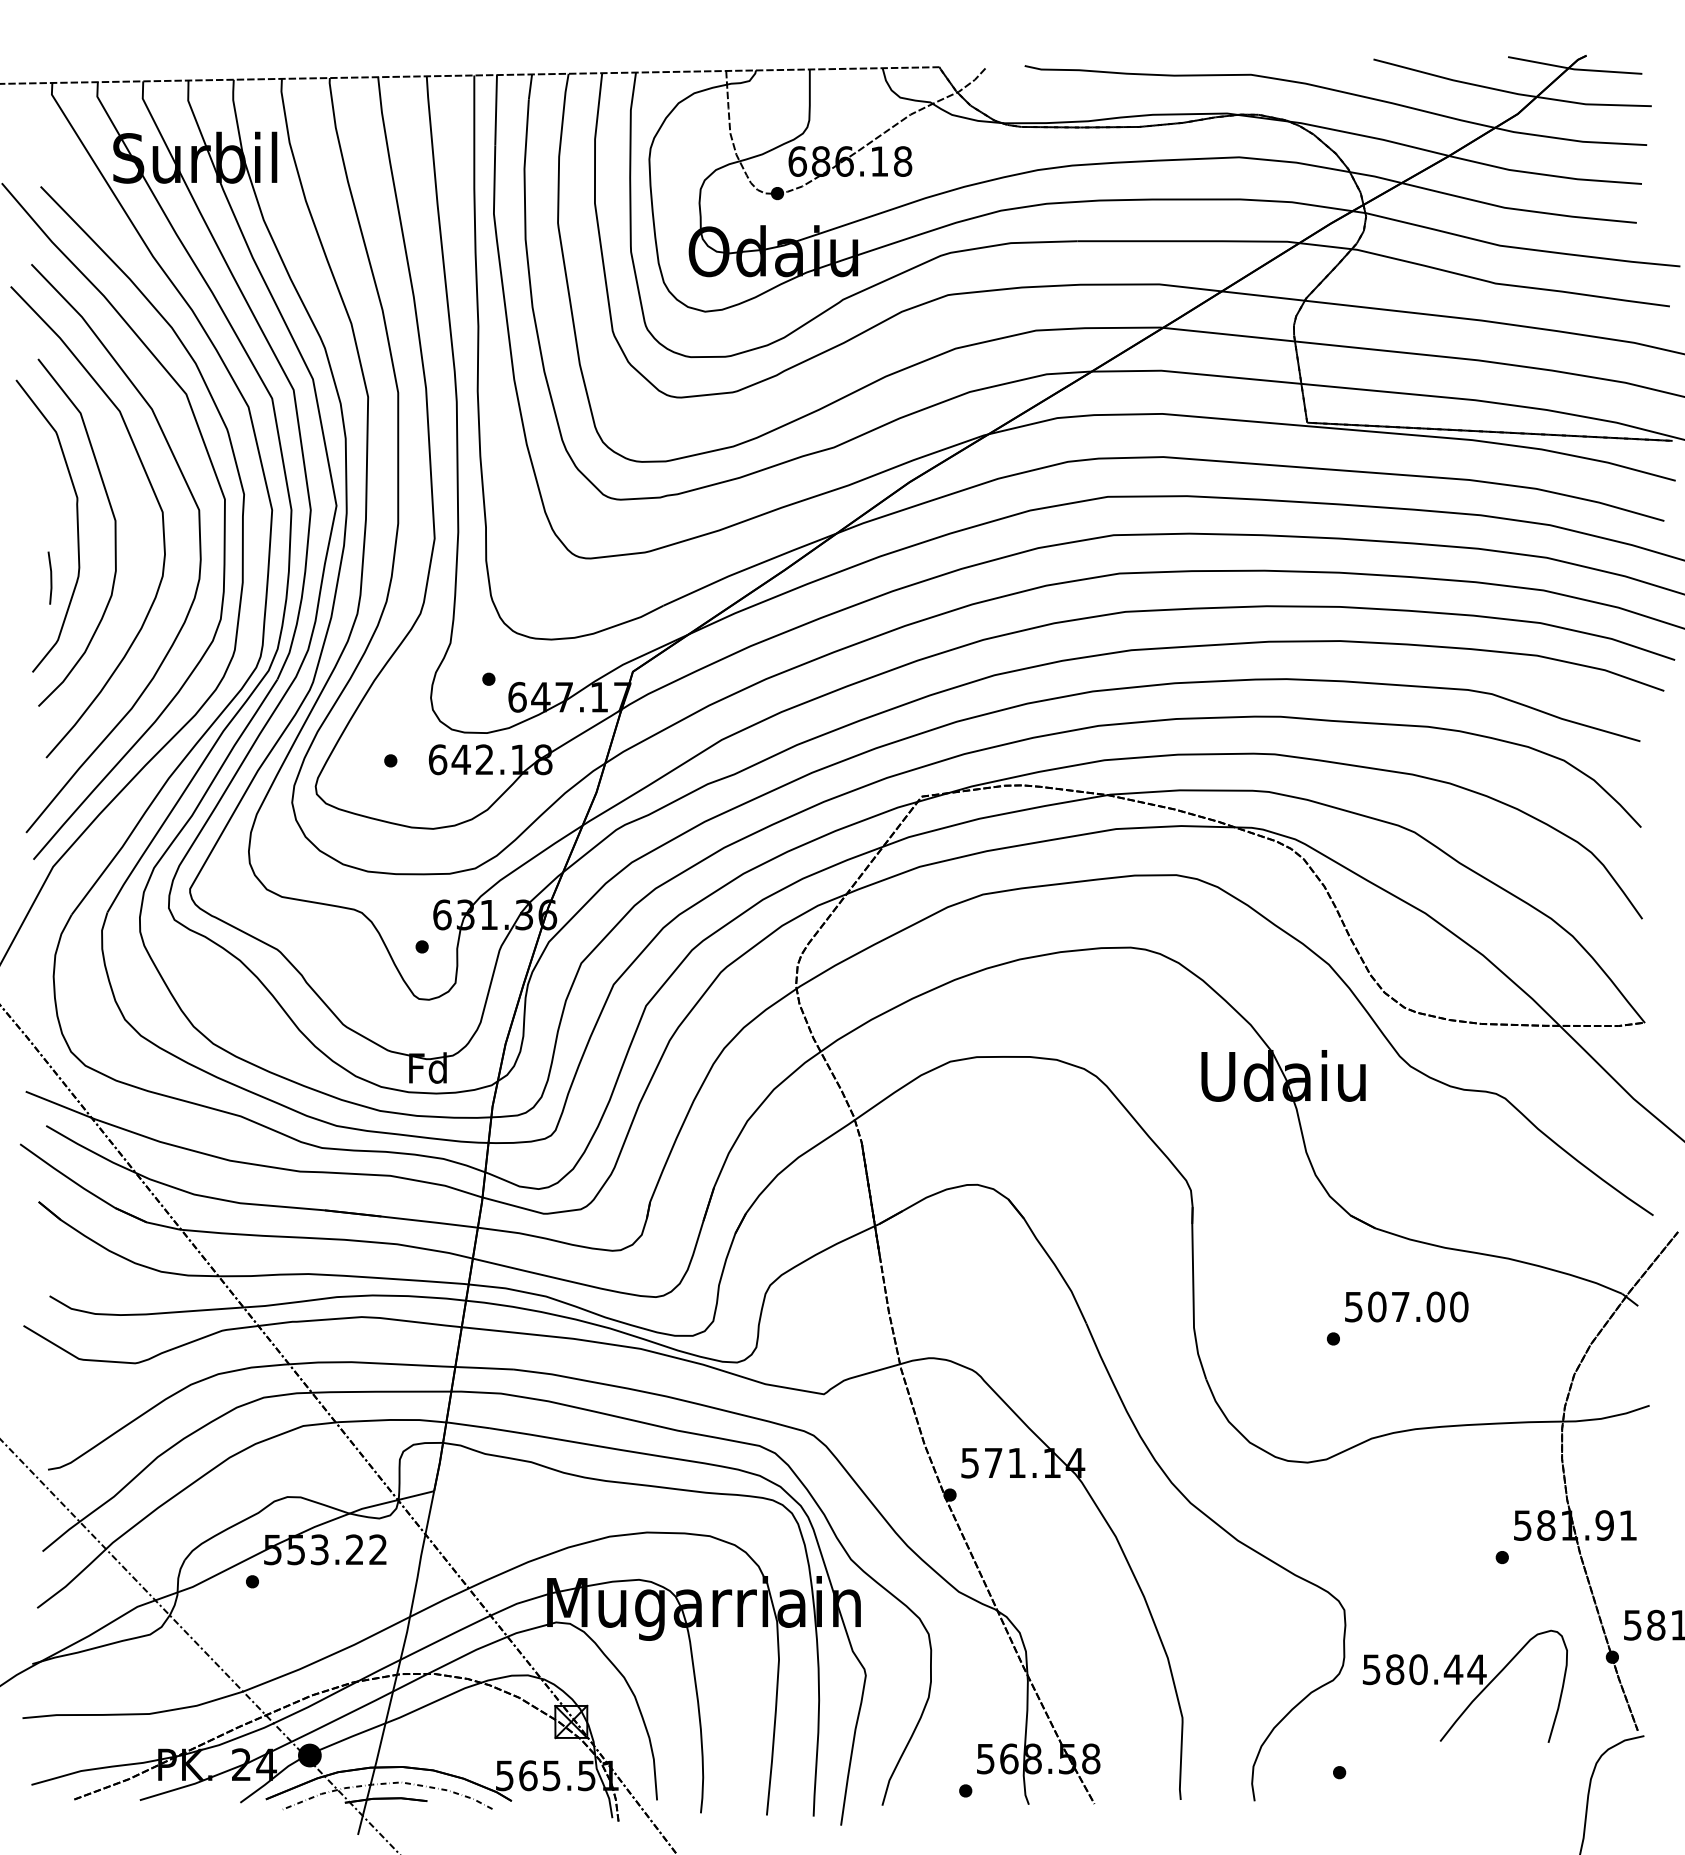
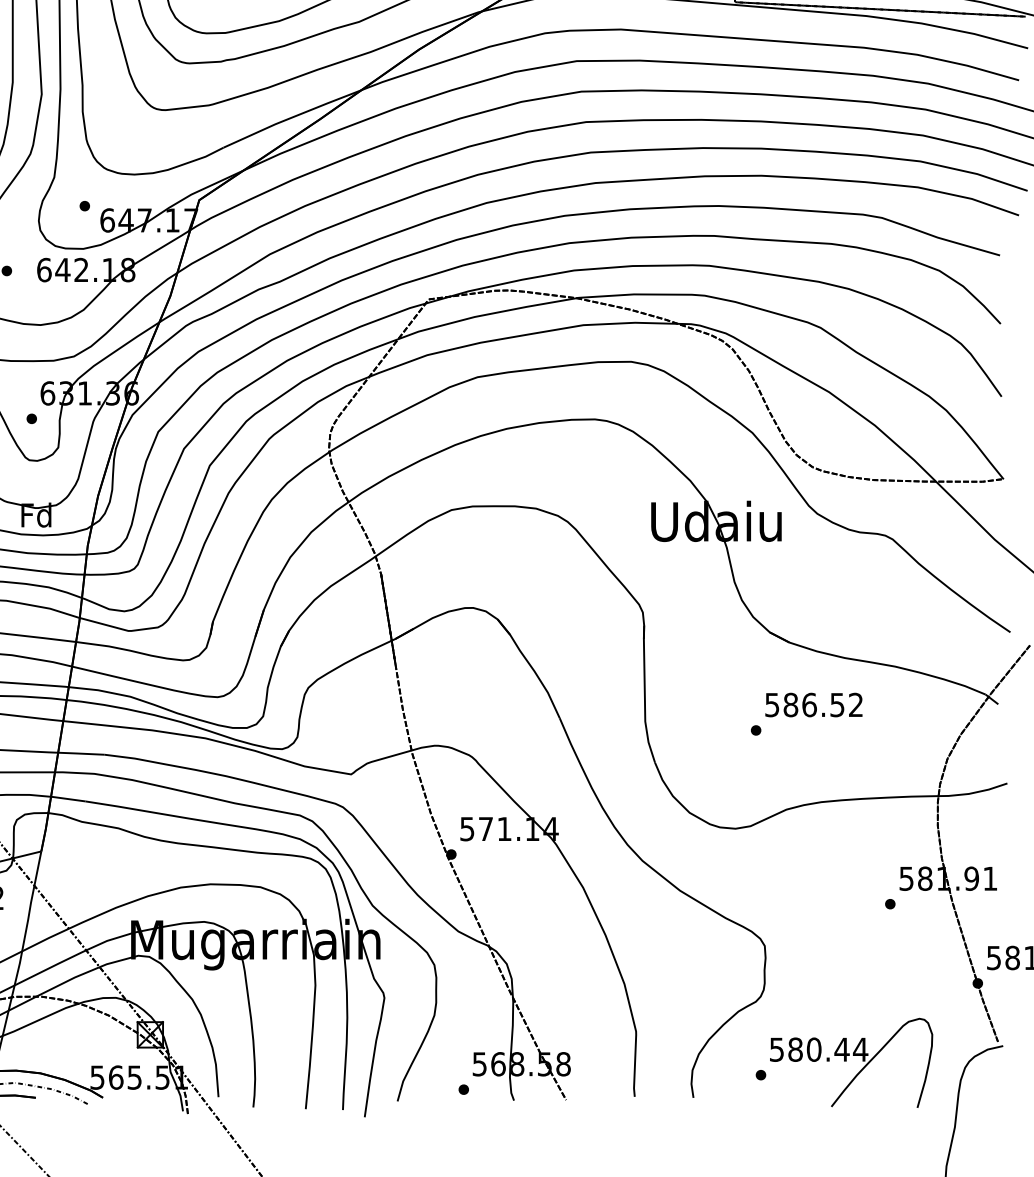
text: (1418, 1306) -> (823, 704), 507.00 -> 586.52
part: (1459, 1684) -> (846, 1061), moved

